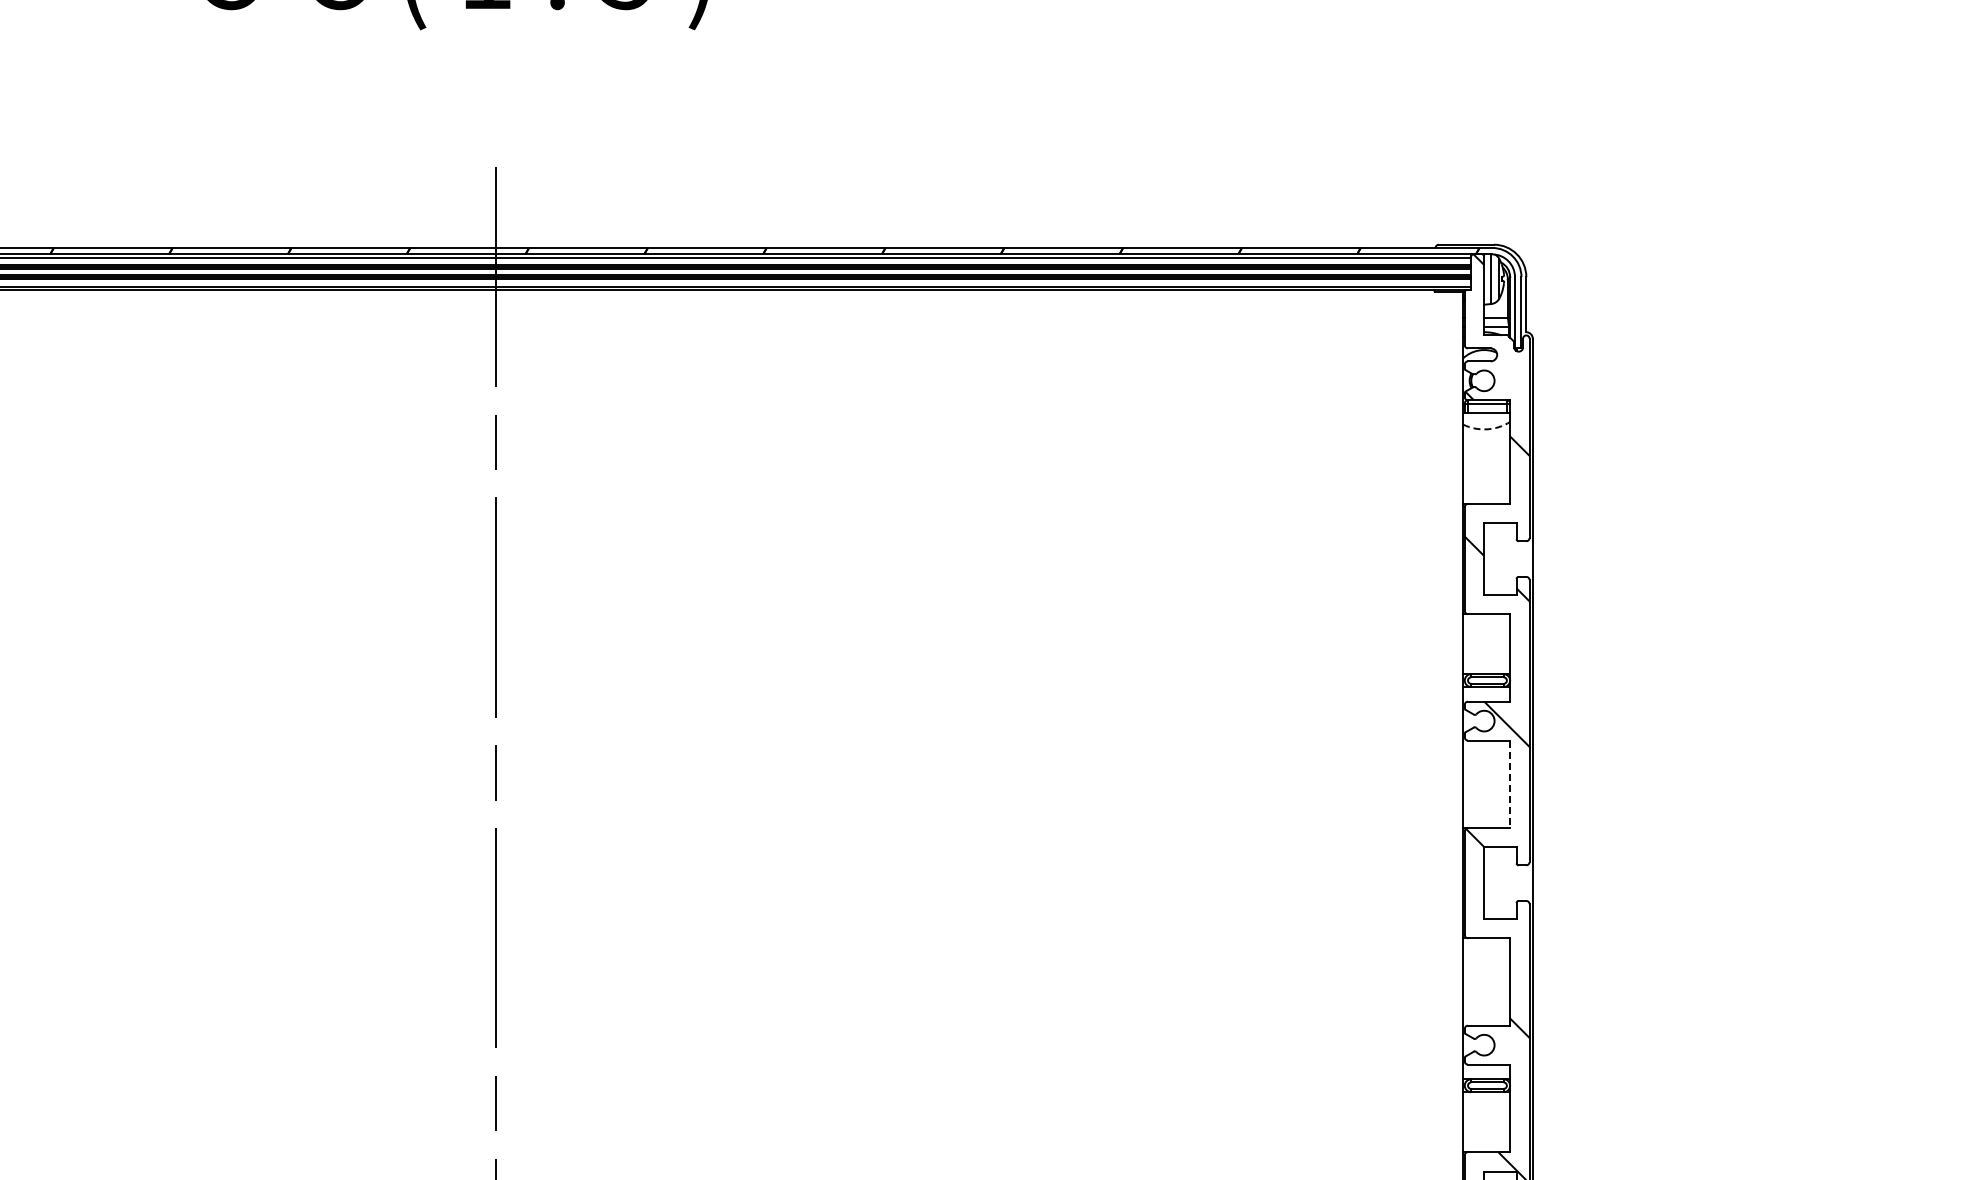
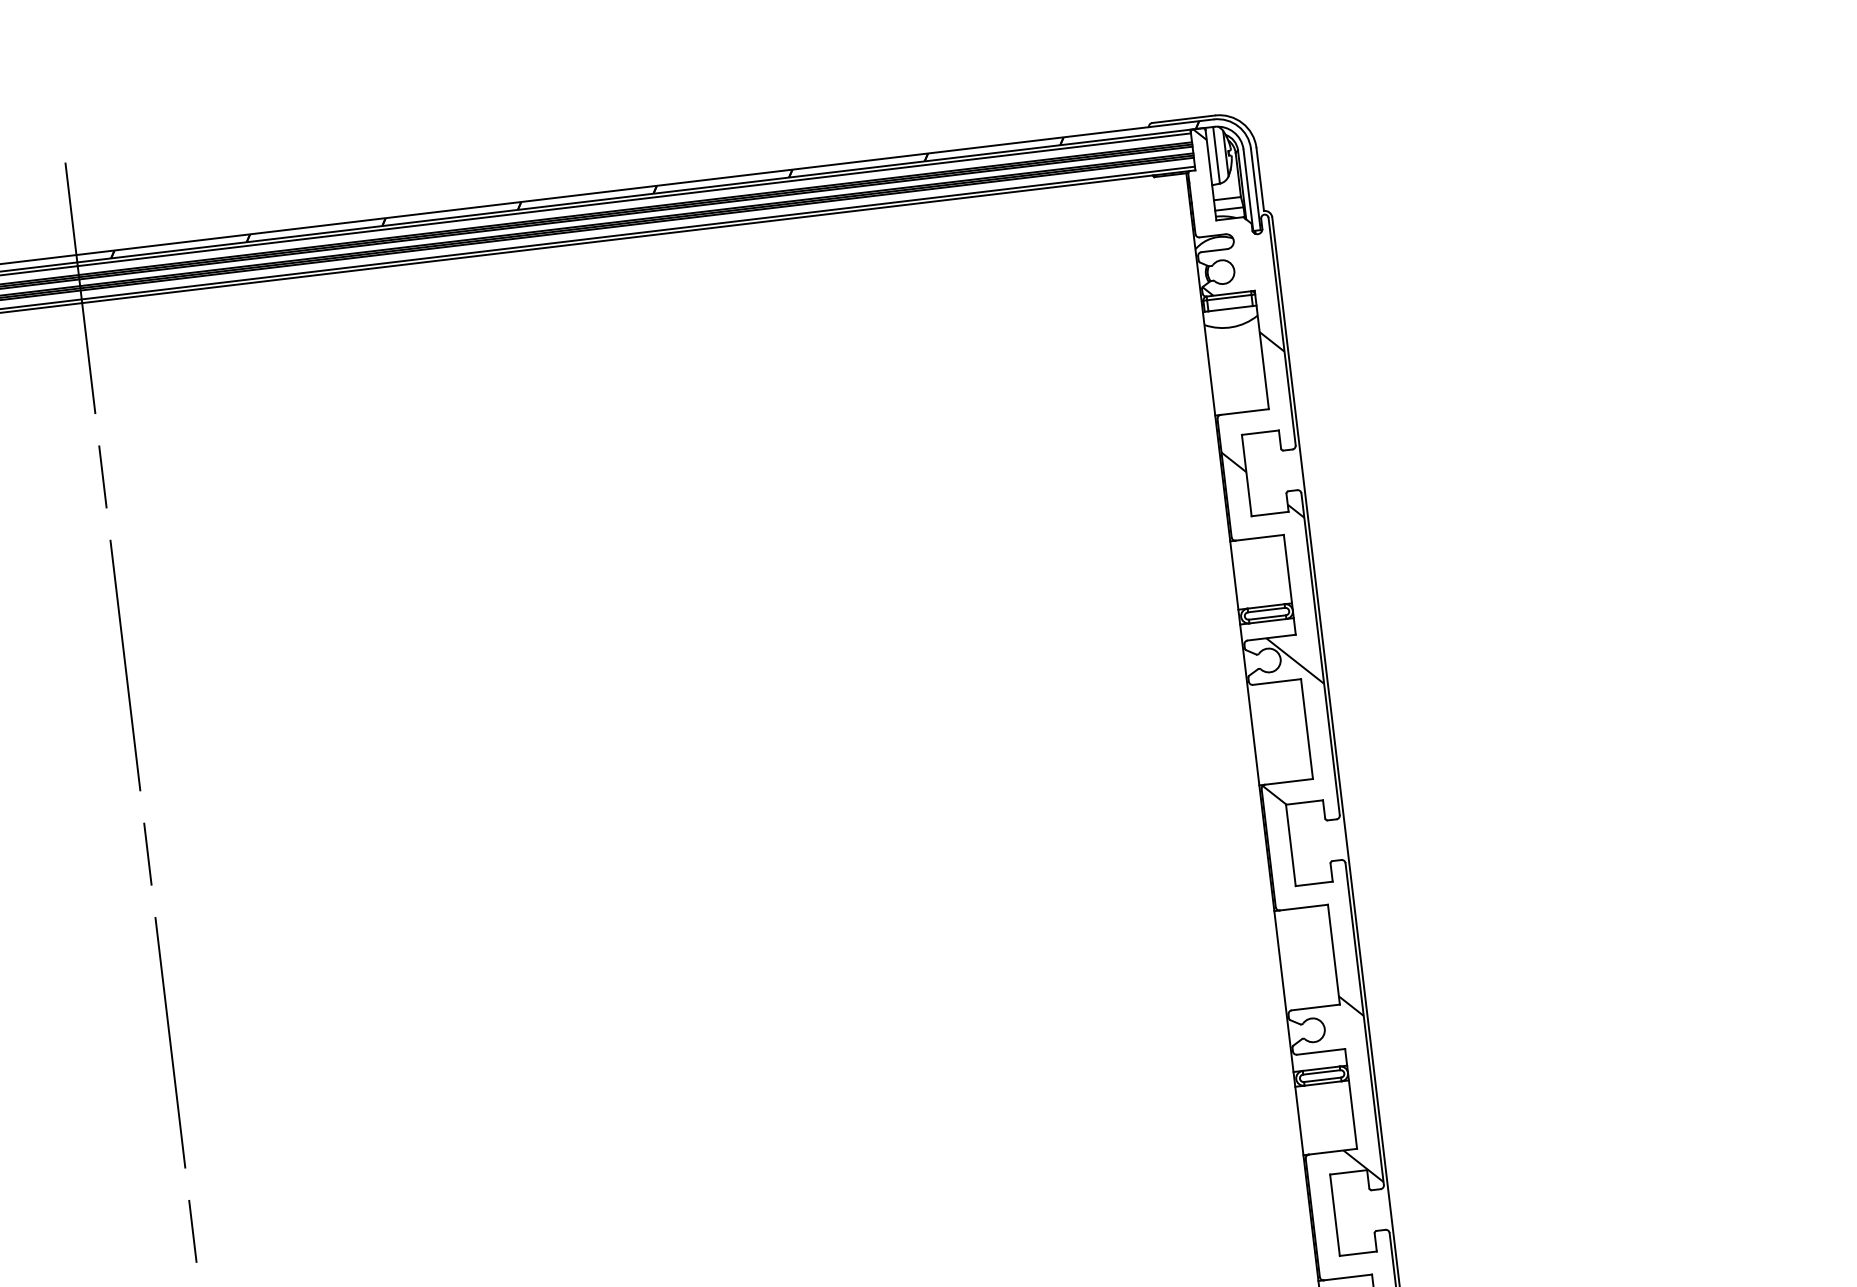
arc: (1486, 429) -> (1231, 327), dashed -> solid
line: (1510, 784) -> (1307, 729), dashed -> solid

